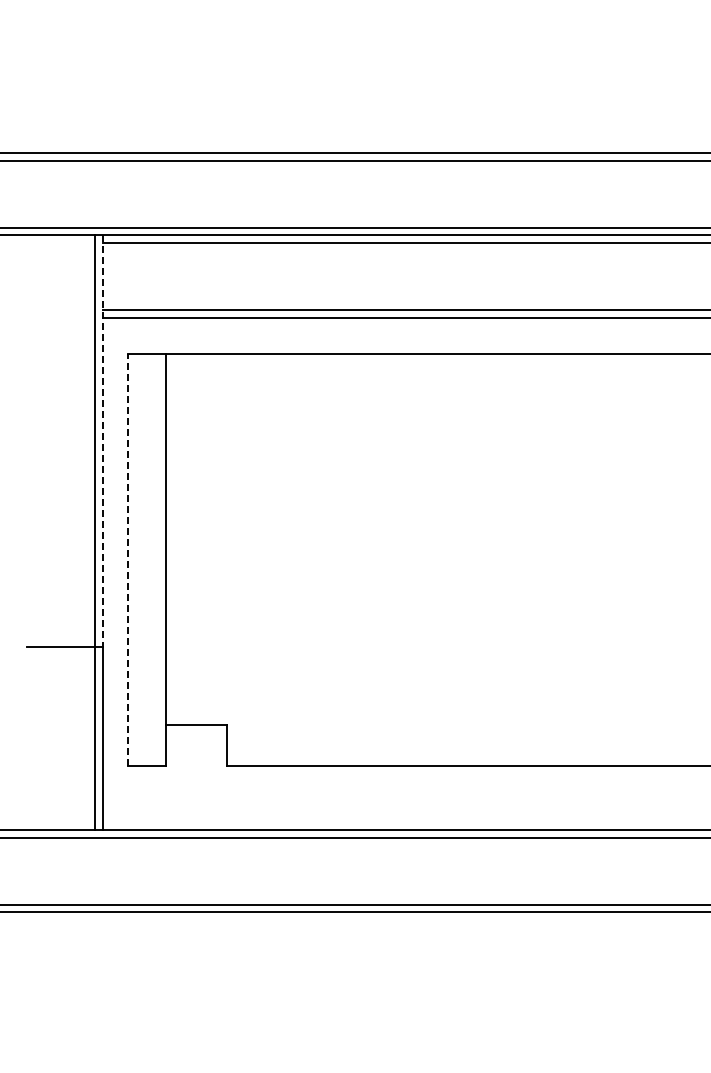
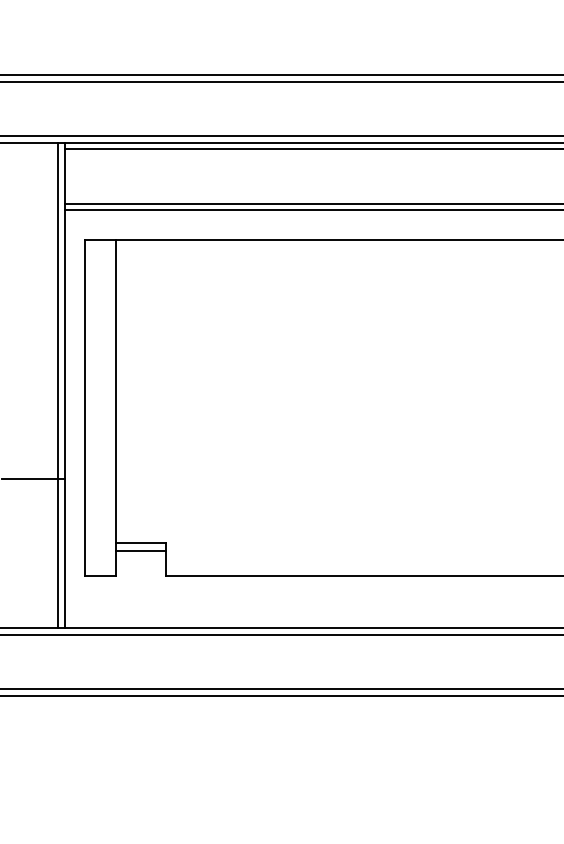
line: (102, 441) -> (64, 311), dashed -> solid
line: (128, 560) -> (85, 408), dashed -> solid
line: (196, 735) -> (140, 551), added

